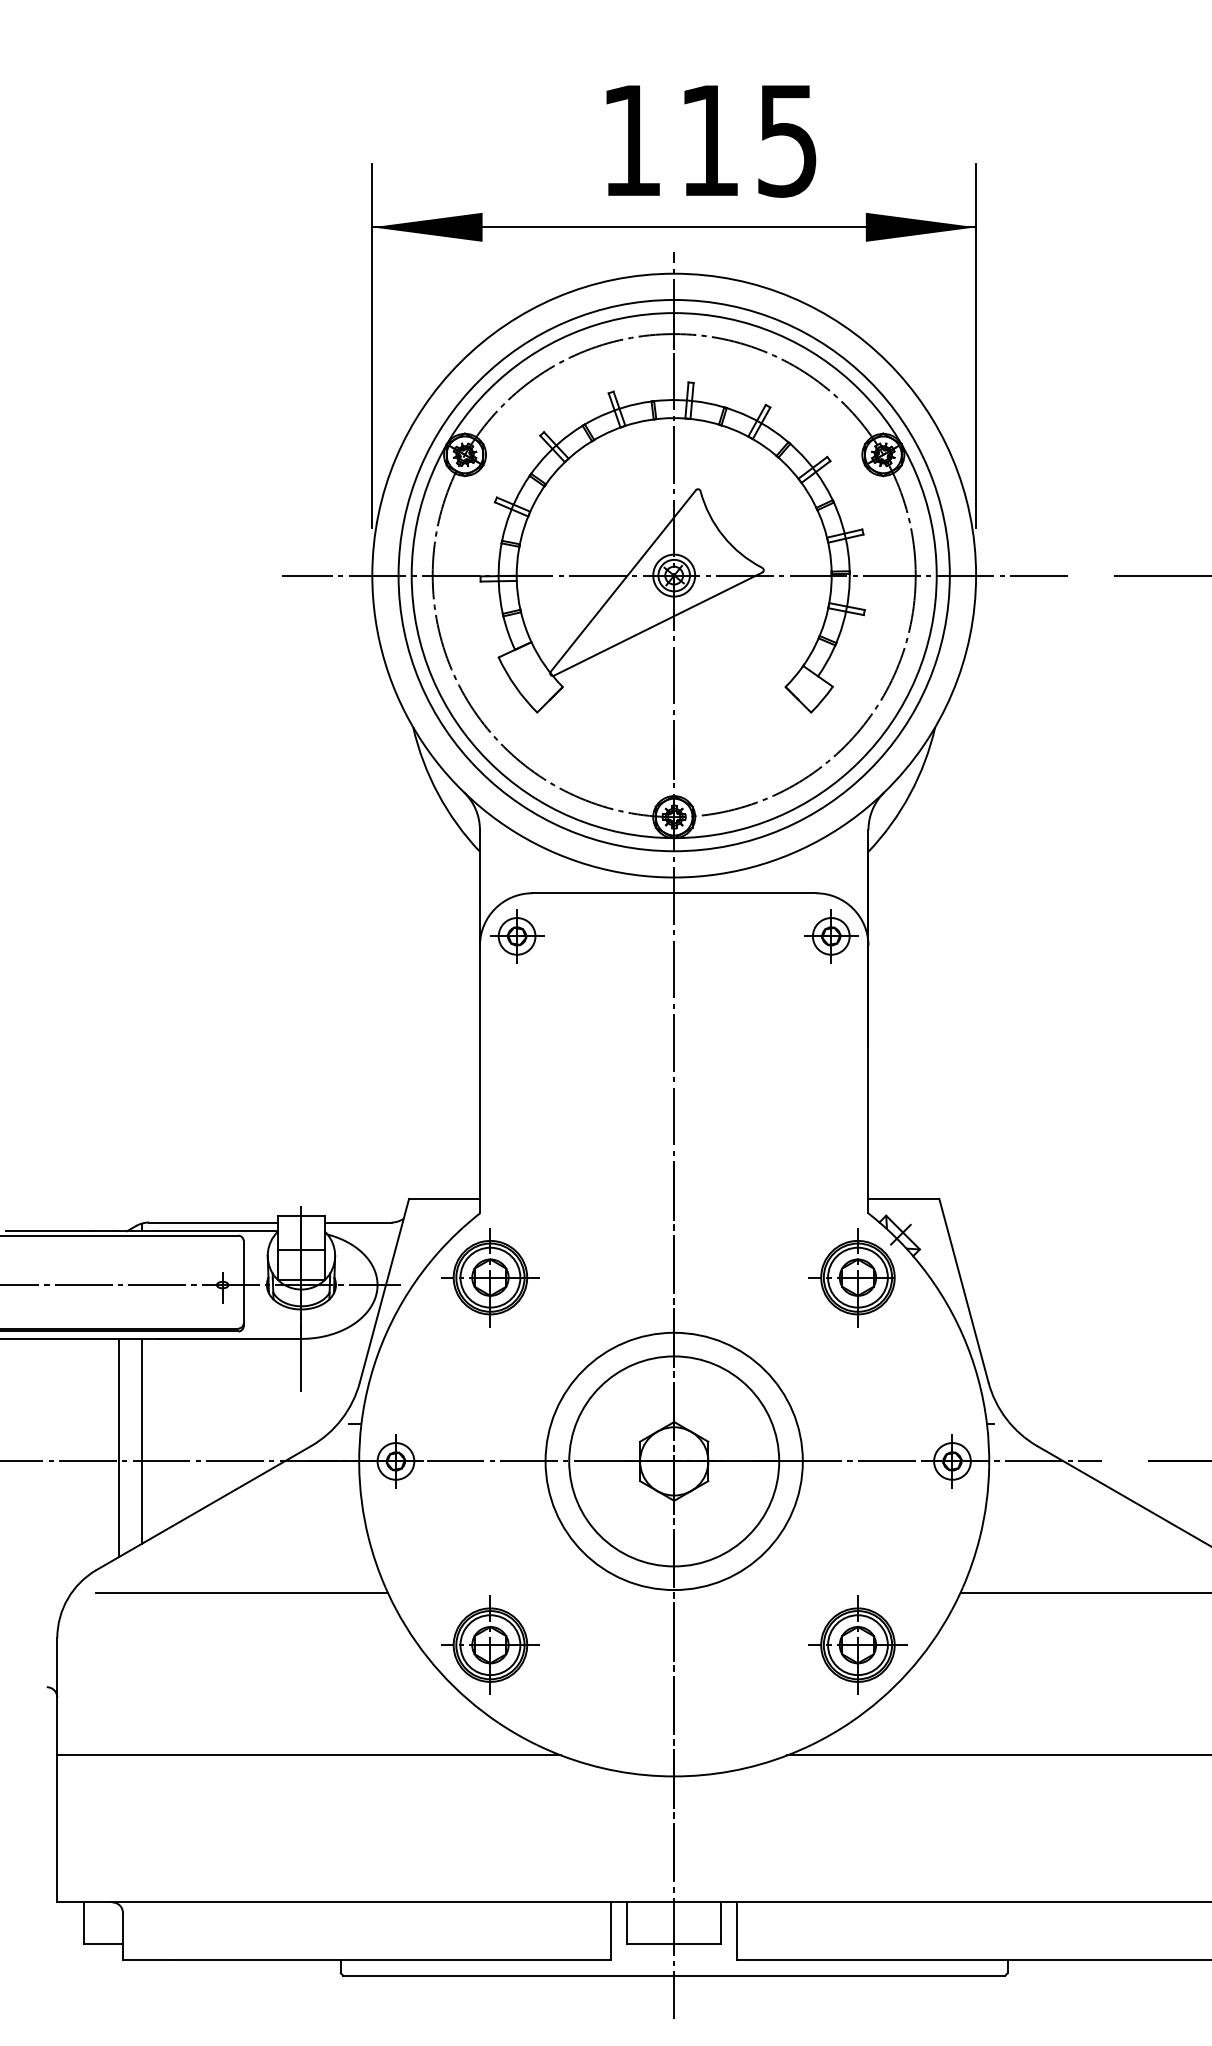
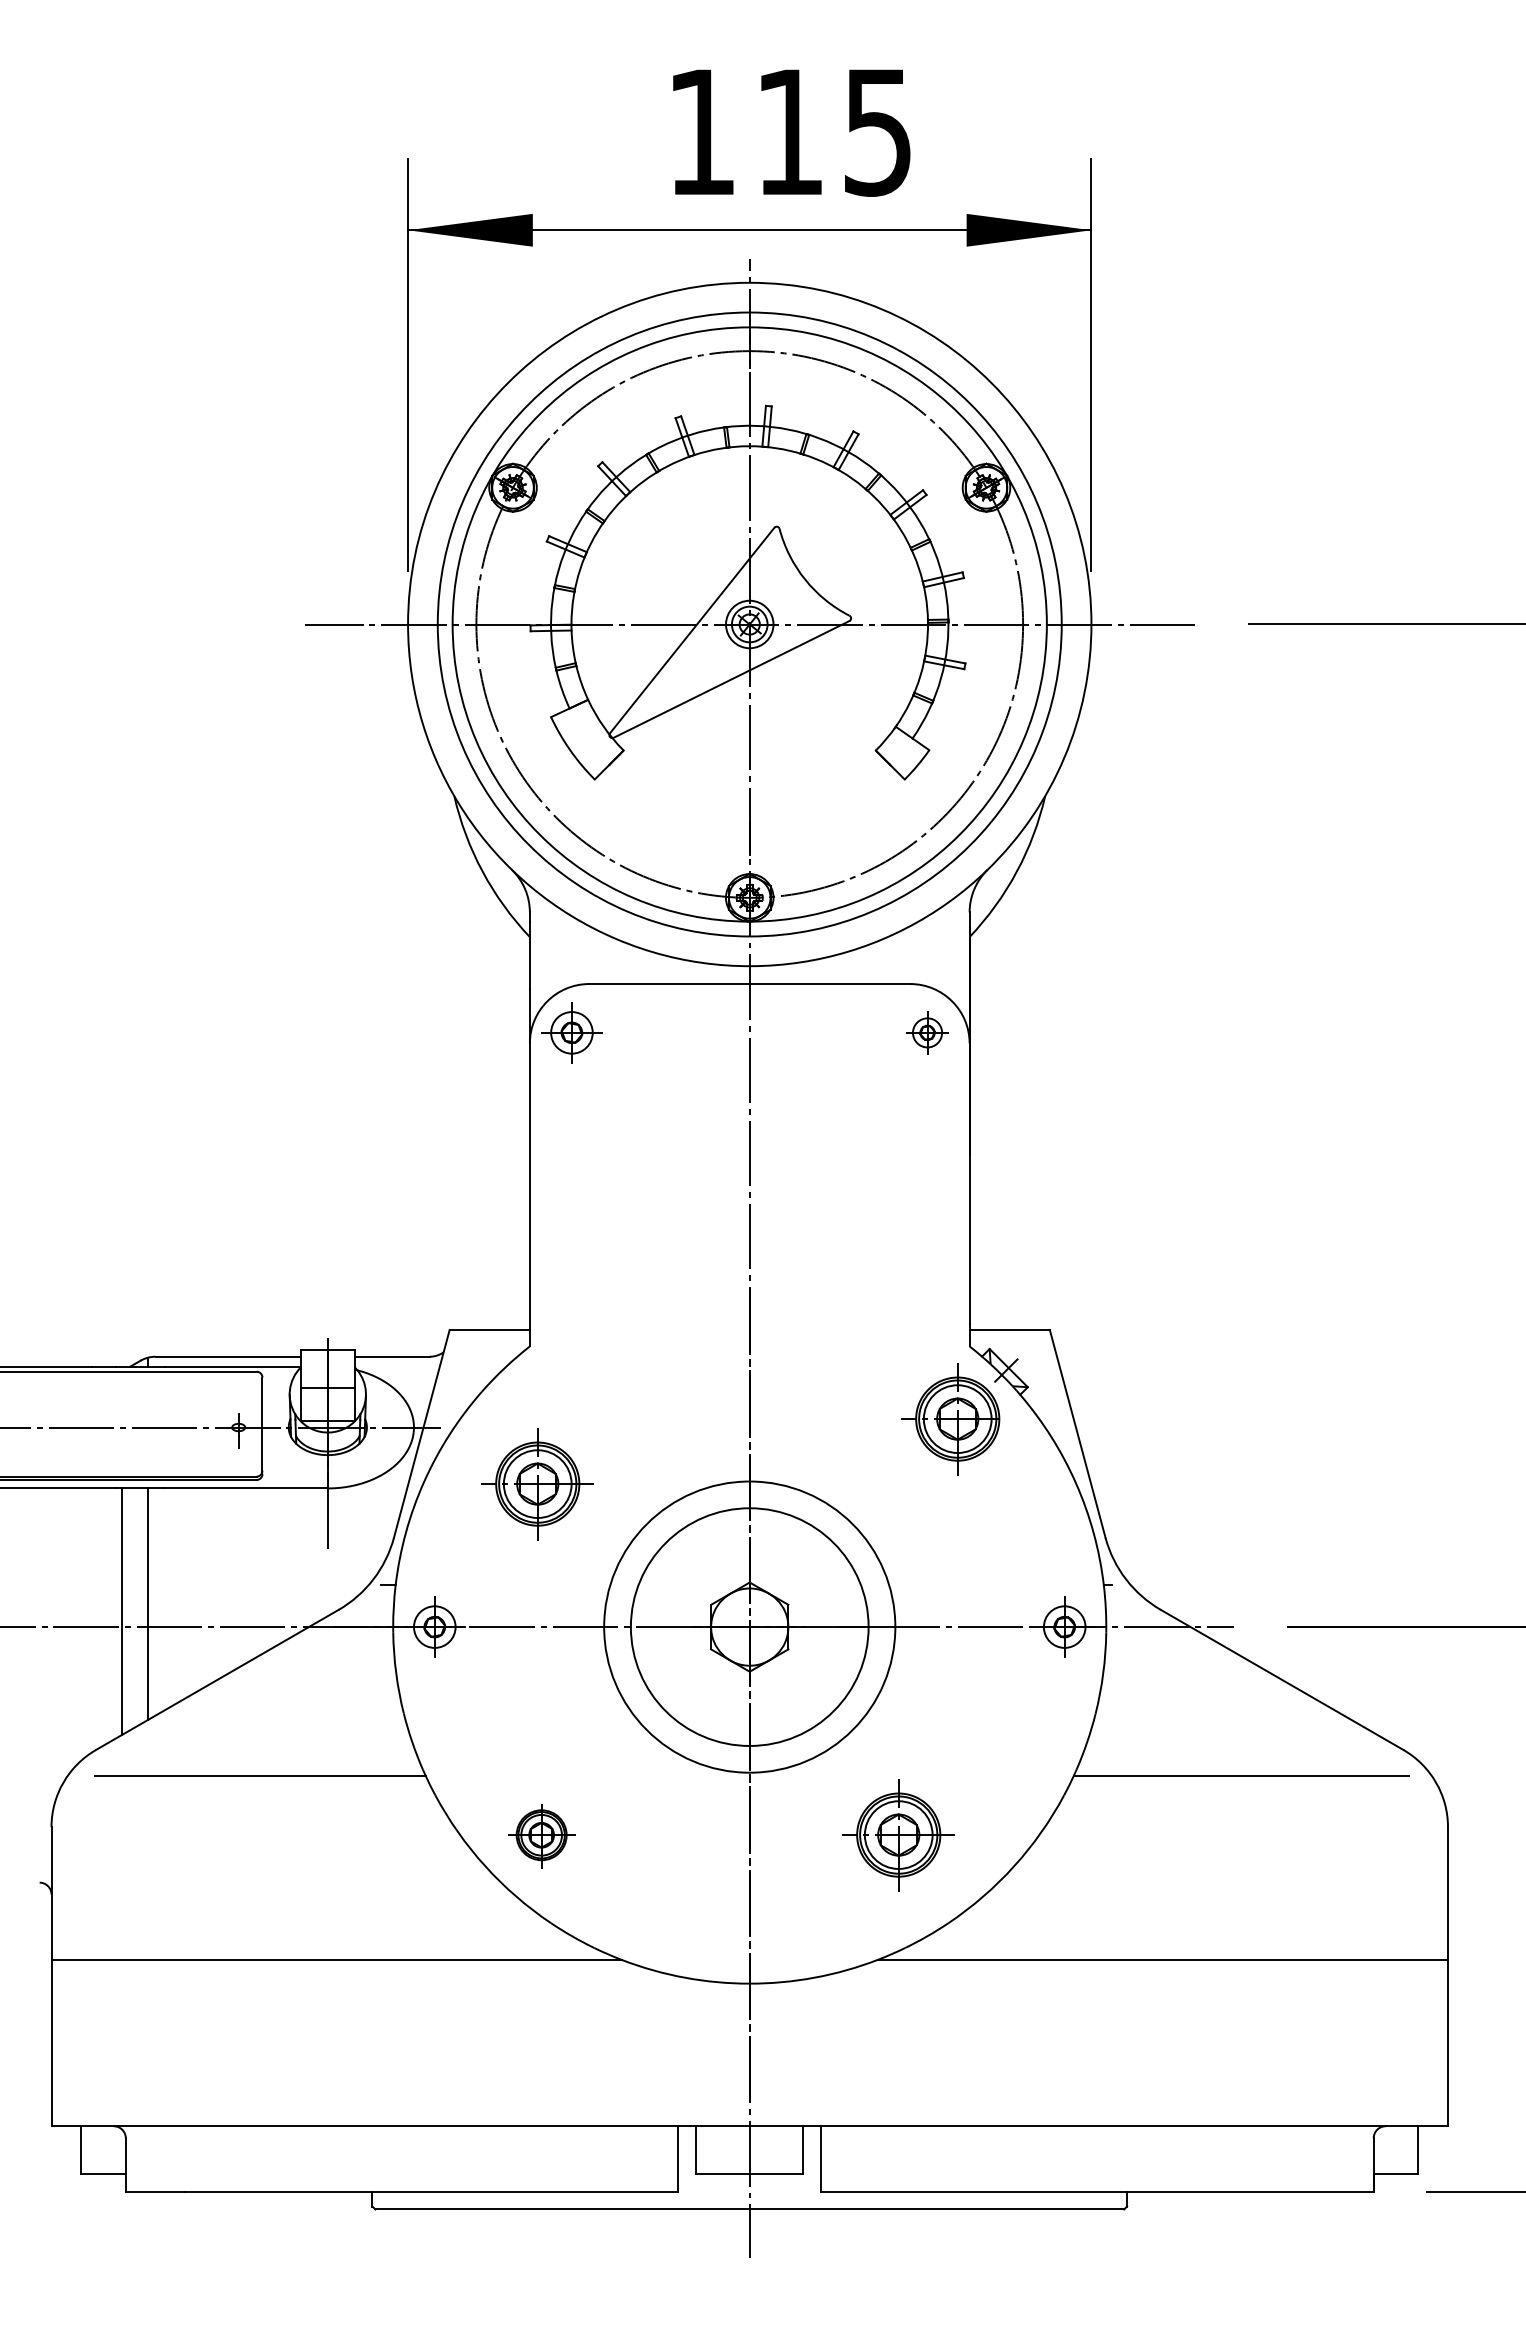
part: (831, 936) -> (927, 1032), size x0.7
part: (490, 1277) -> (537, 1484), moved
part: (490, 1645) -> (541, 1835), size x0.6
part: (857, 1645) -> (898, 1835), moved

